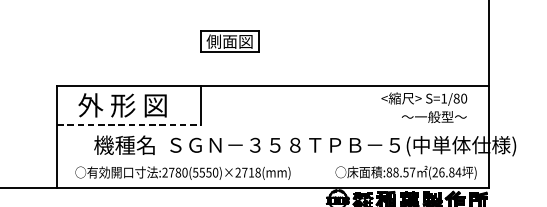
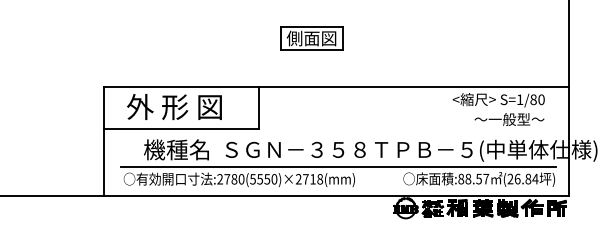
part: (229, 41) -> (311, 38), moved
line: (130, 125) -> (182, 128), dashed -> solid
line: (275, 160) -> (338, 166), added

